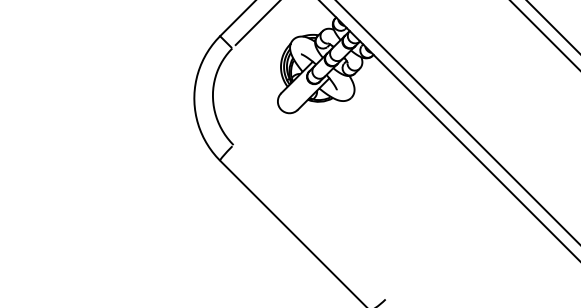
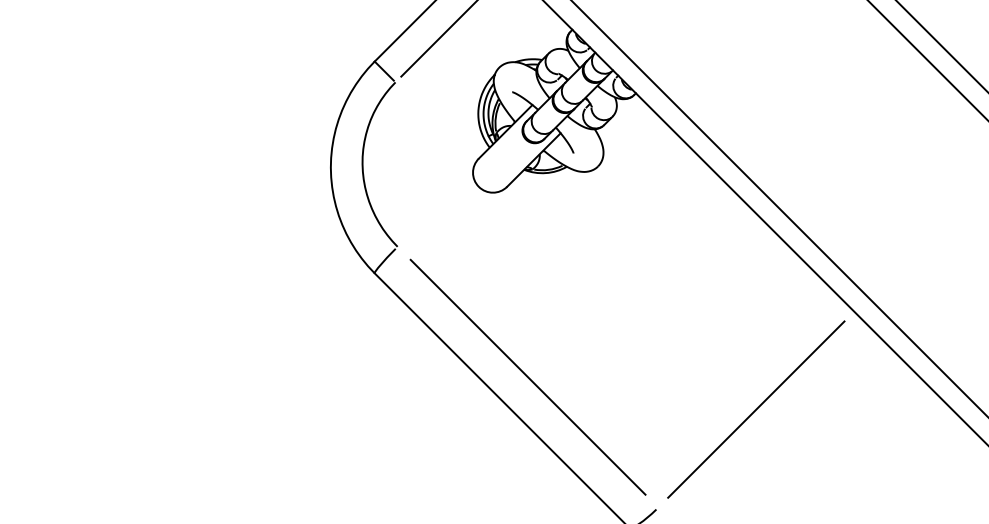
line: (310, 221) -> (528, 376), added
line: (444, 240) -> (756, 409), added

